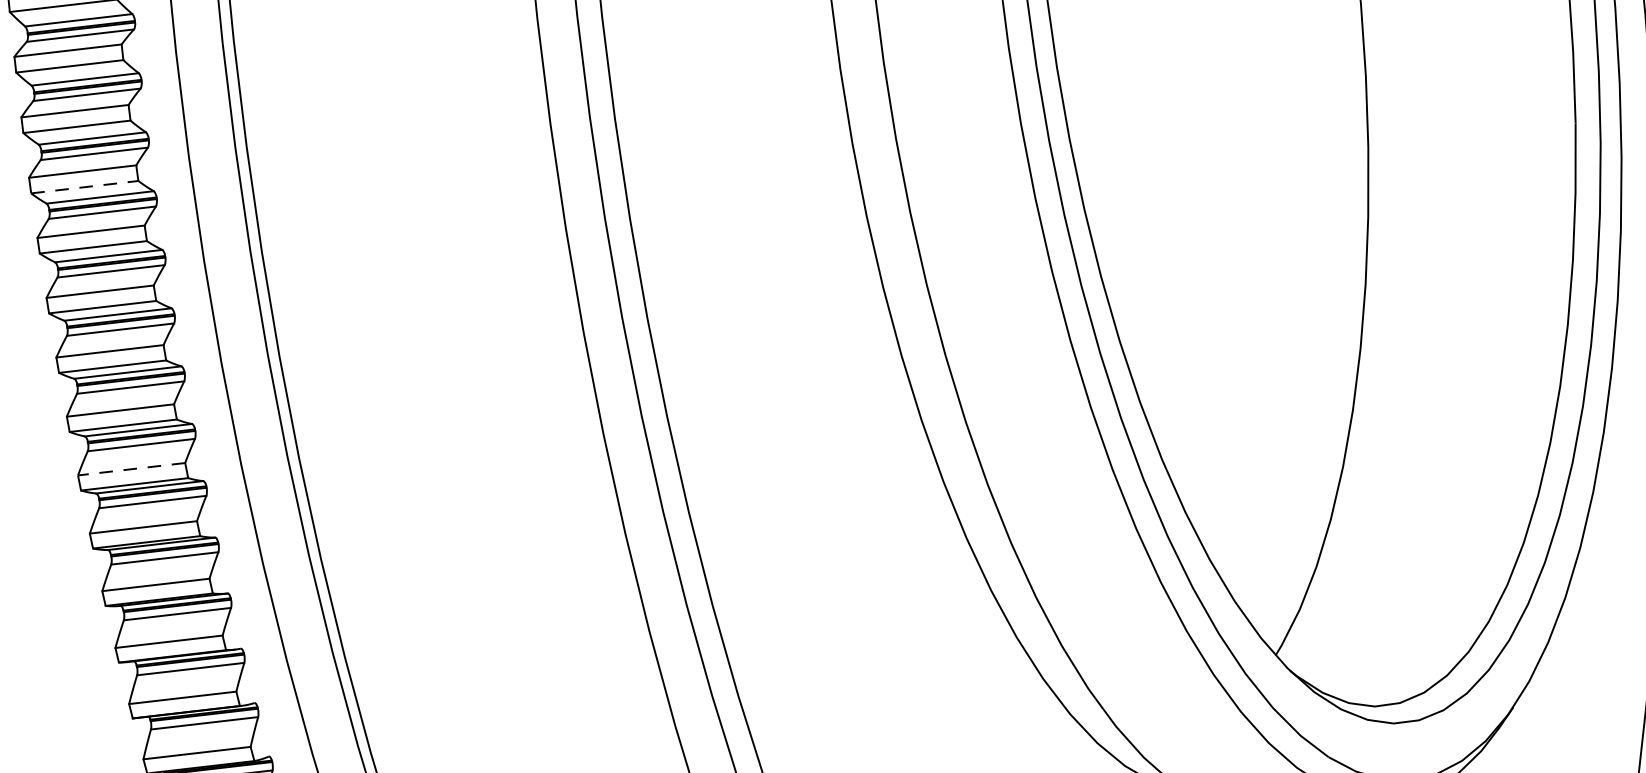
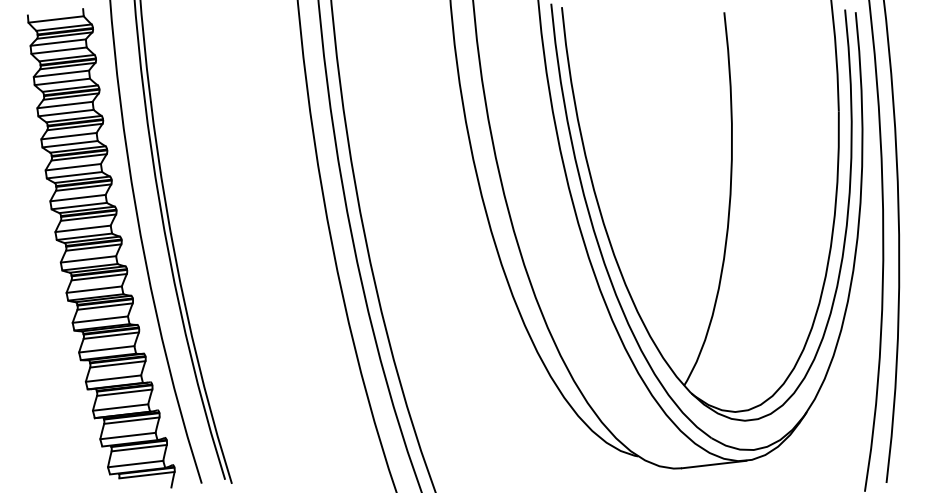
line: (85, 187) -> (70, 144), dashed -> solid
line: (132, 468) -> (94, 289), dashed -> solid

